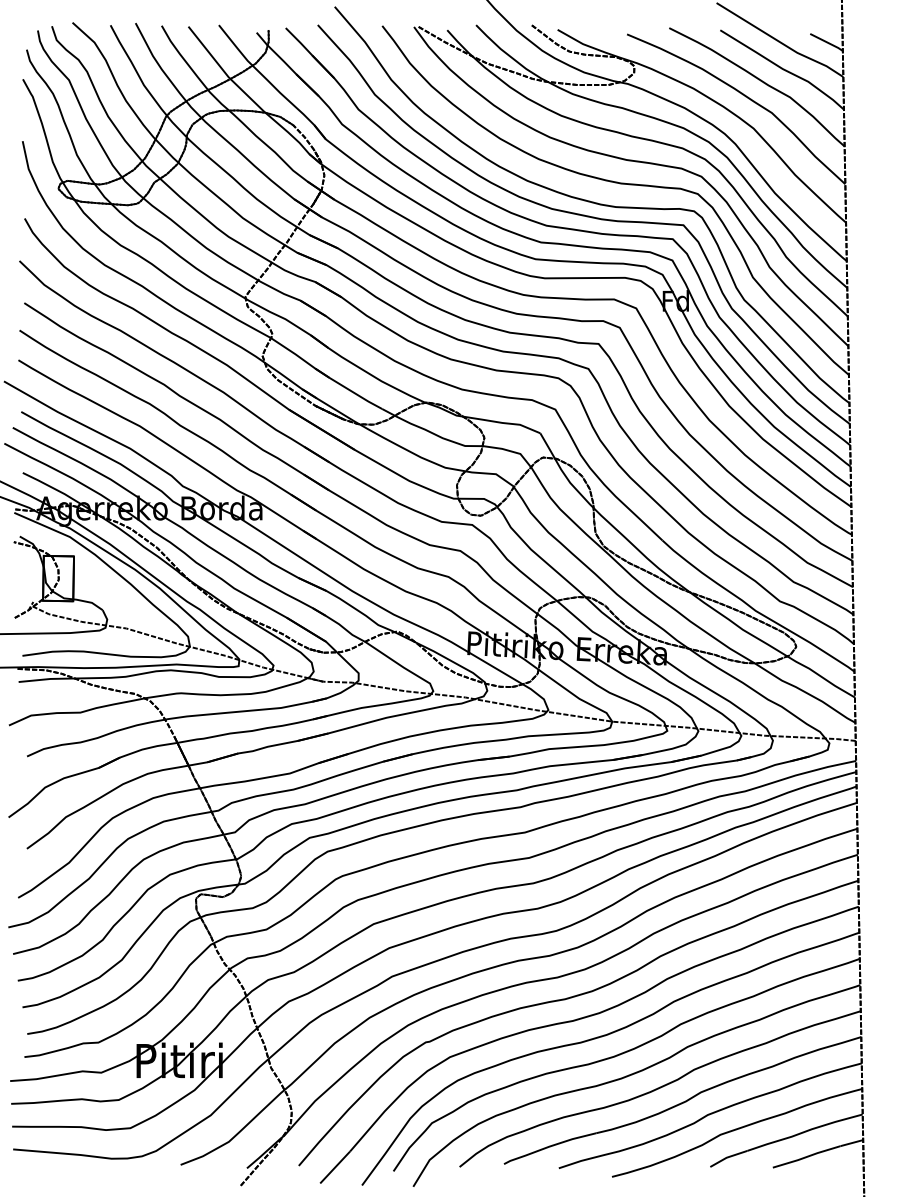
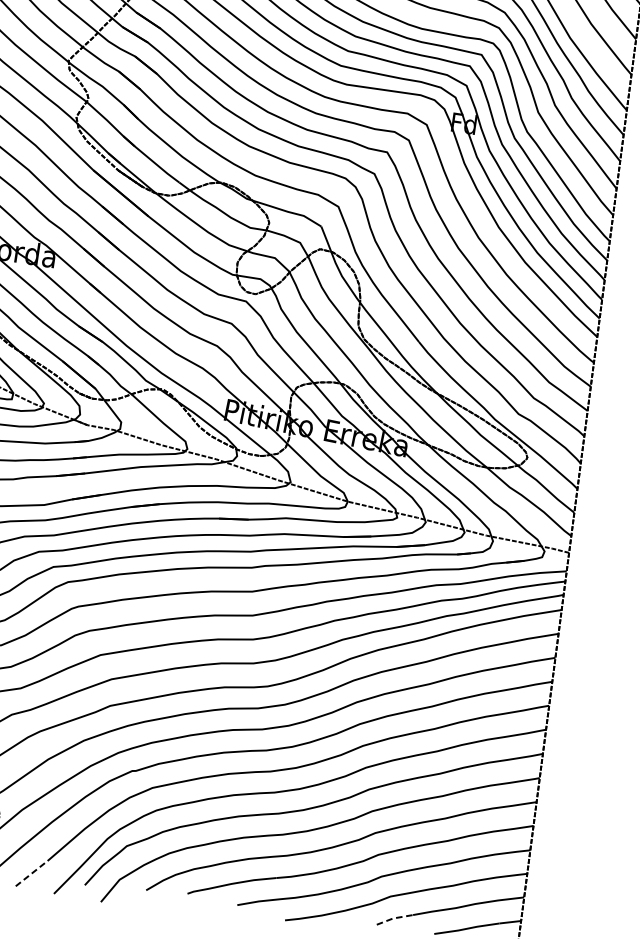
line: (727, 1157) -> (393, 918), solid -> dashed
line: (335, 1167) -> (31, 873), solid -> dashed

